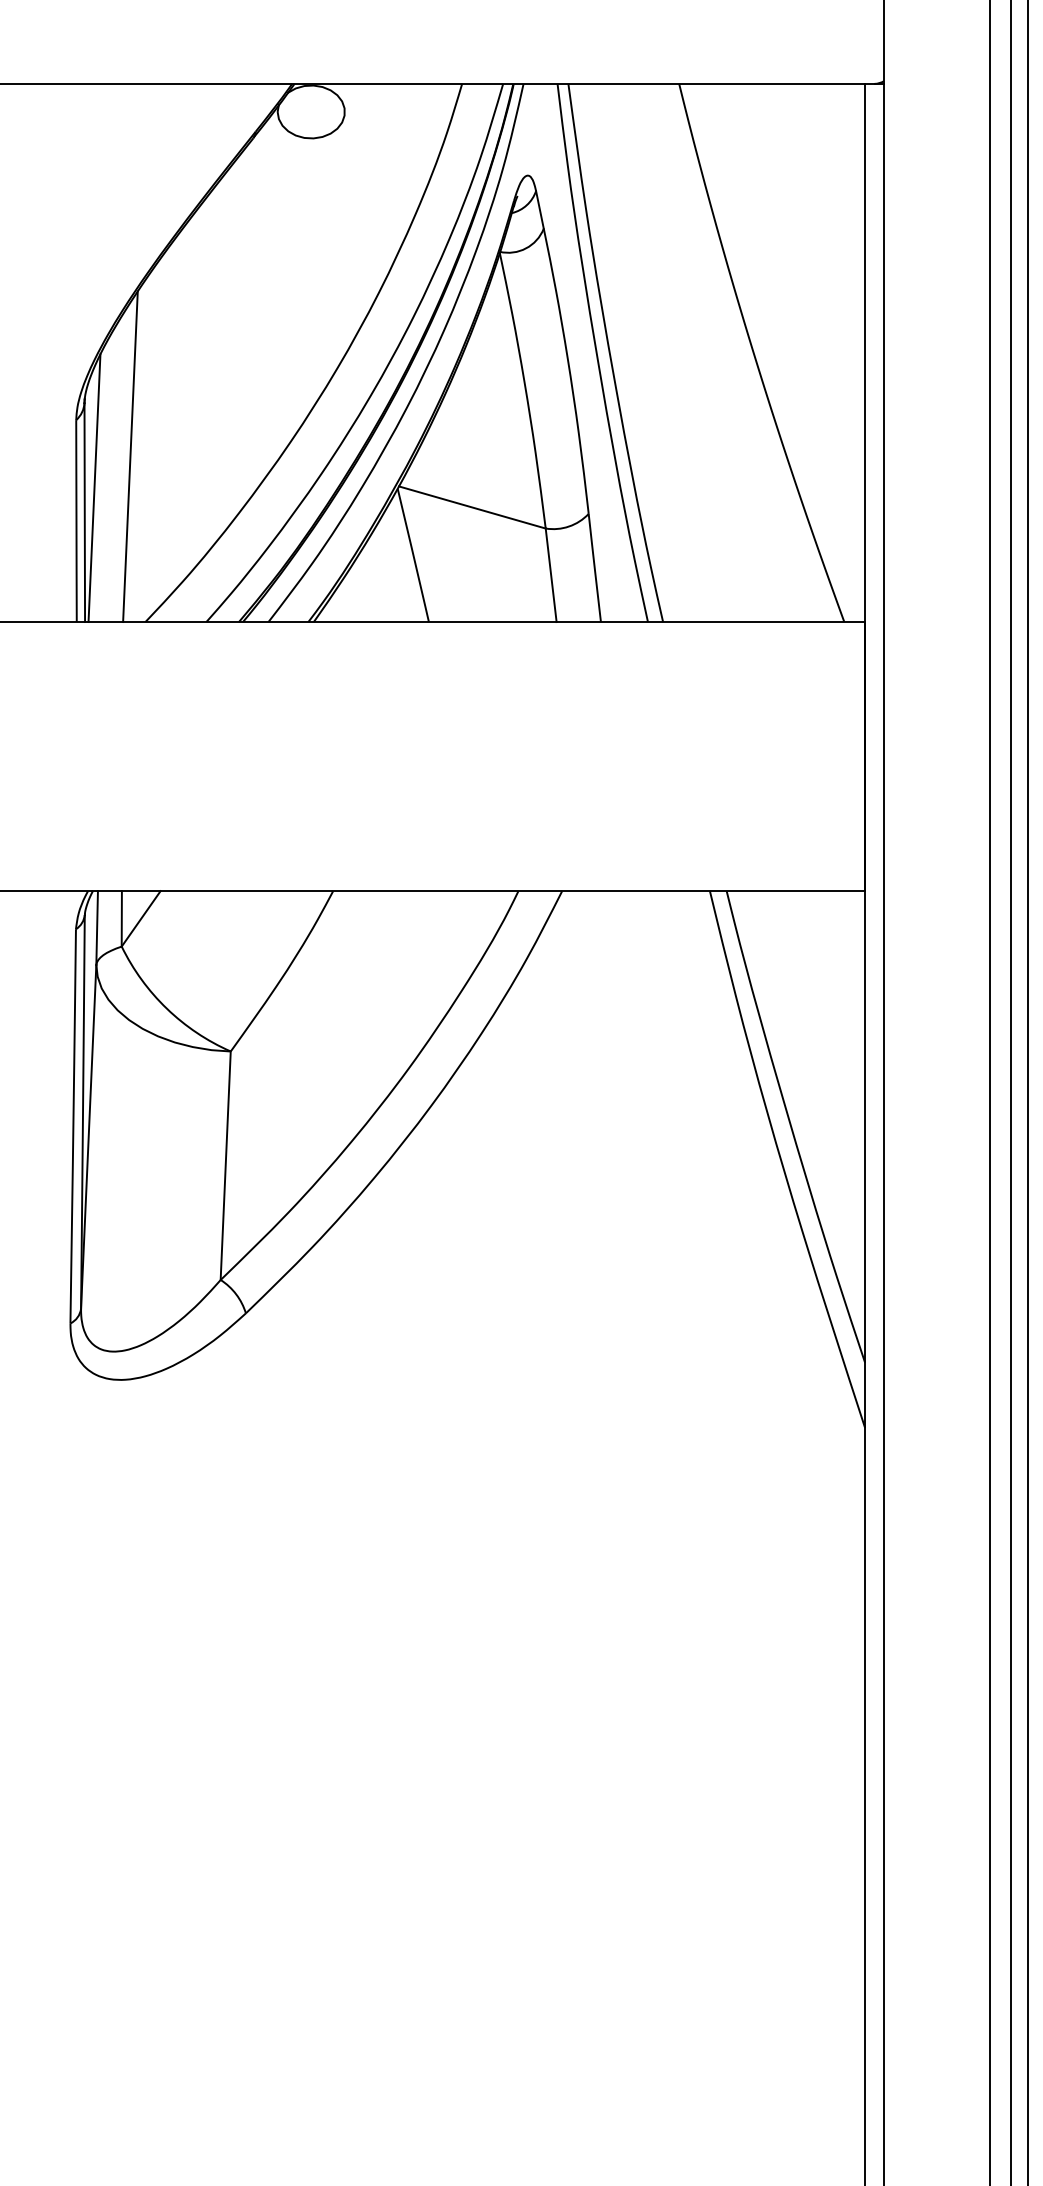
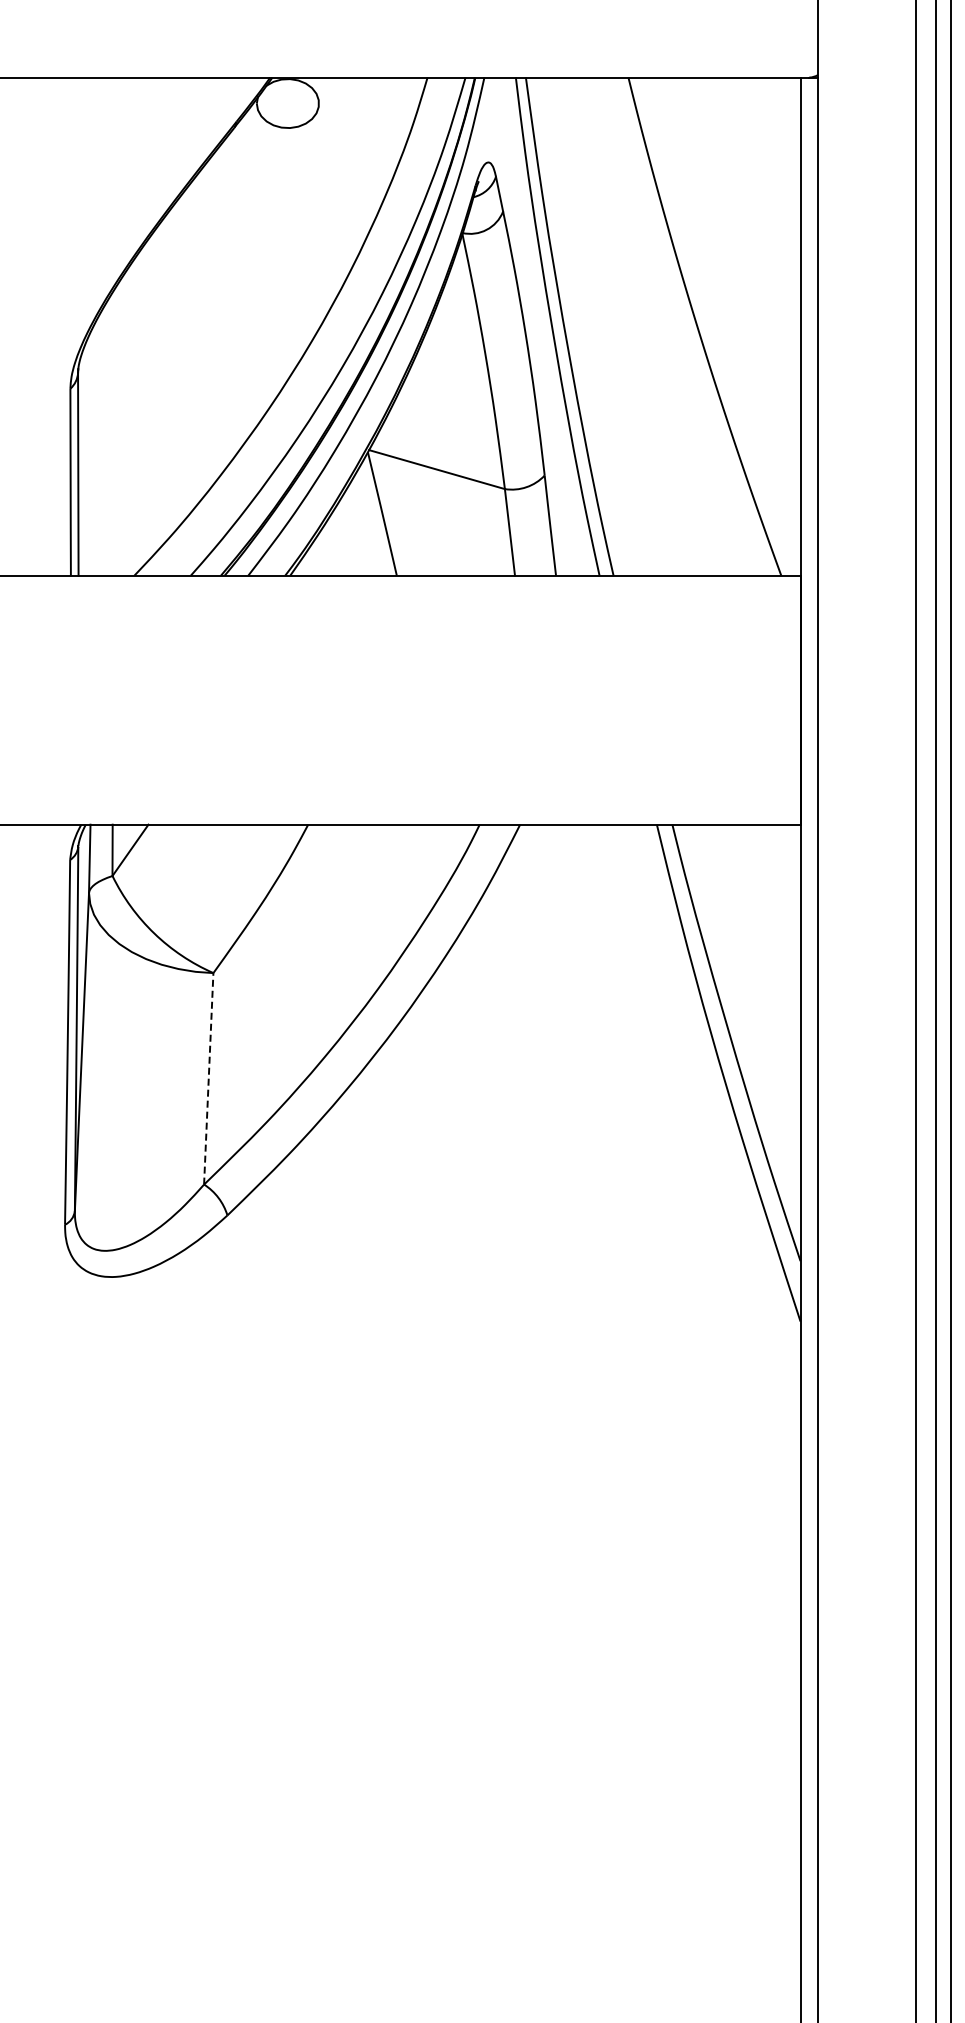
line: (130, 456) -> (120, 422), removed
line: (93, 487) -> (86, 451), removed
line: (225, 1165) -> (208, 1078), solid -> dashed

